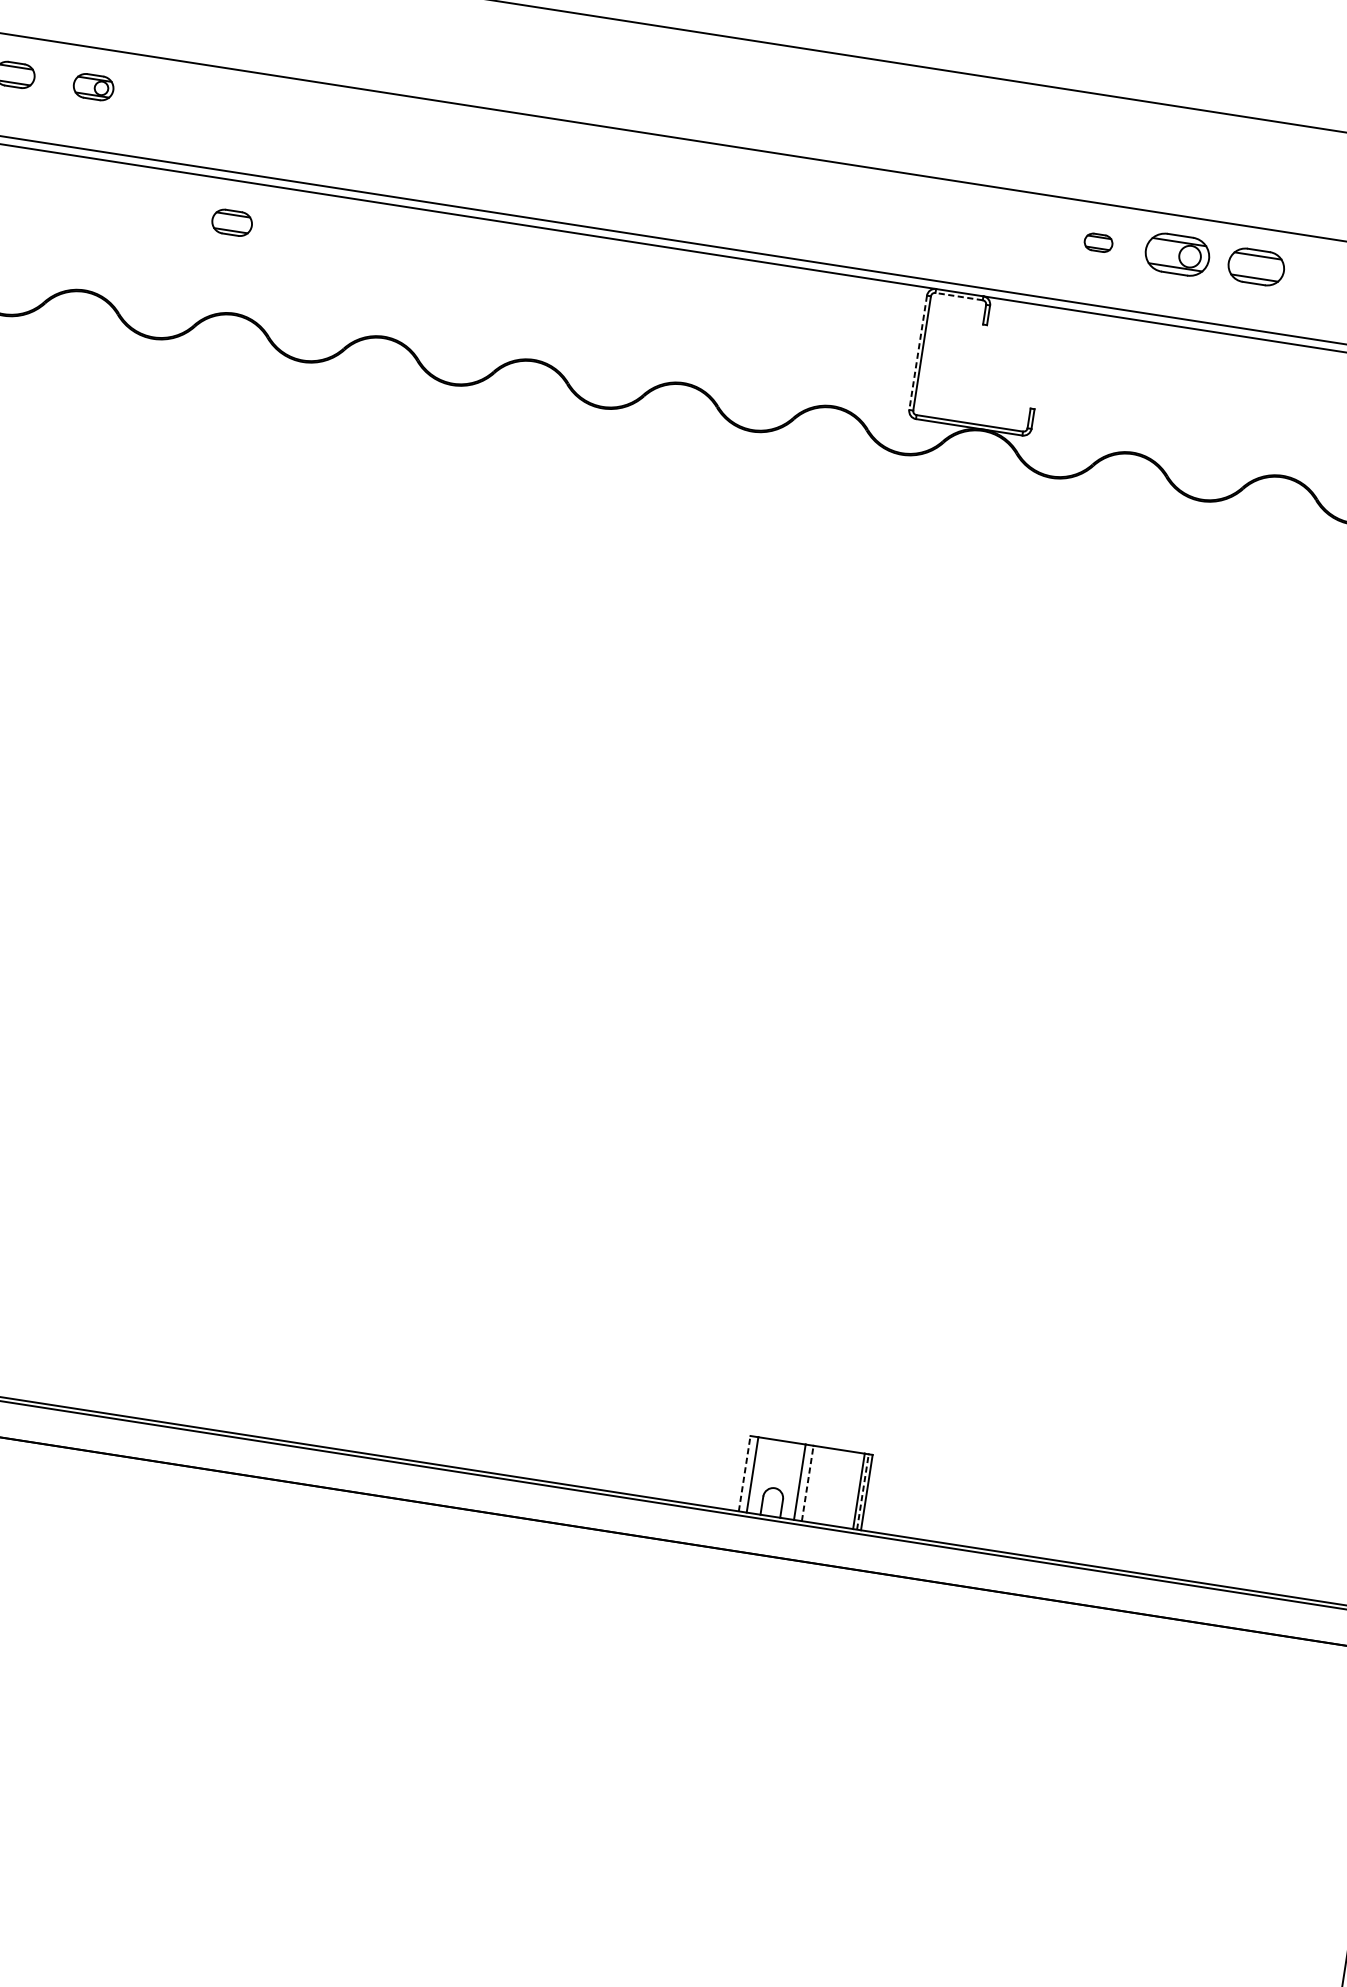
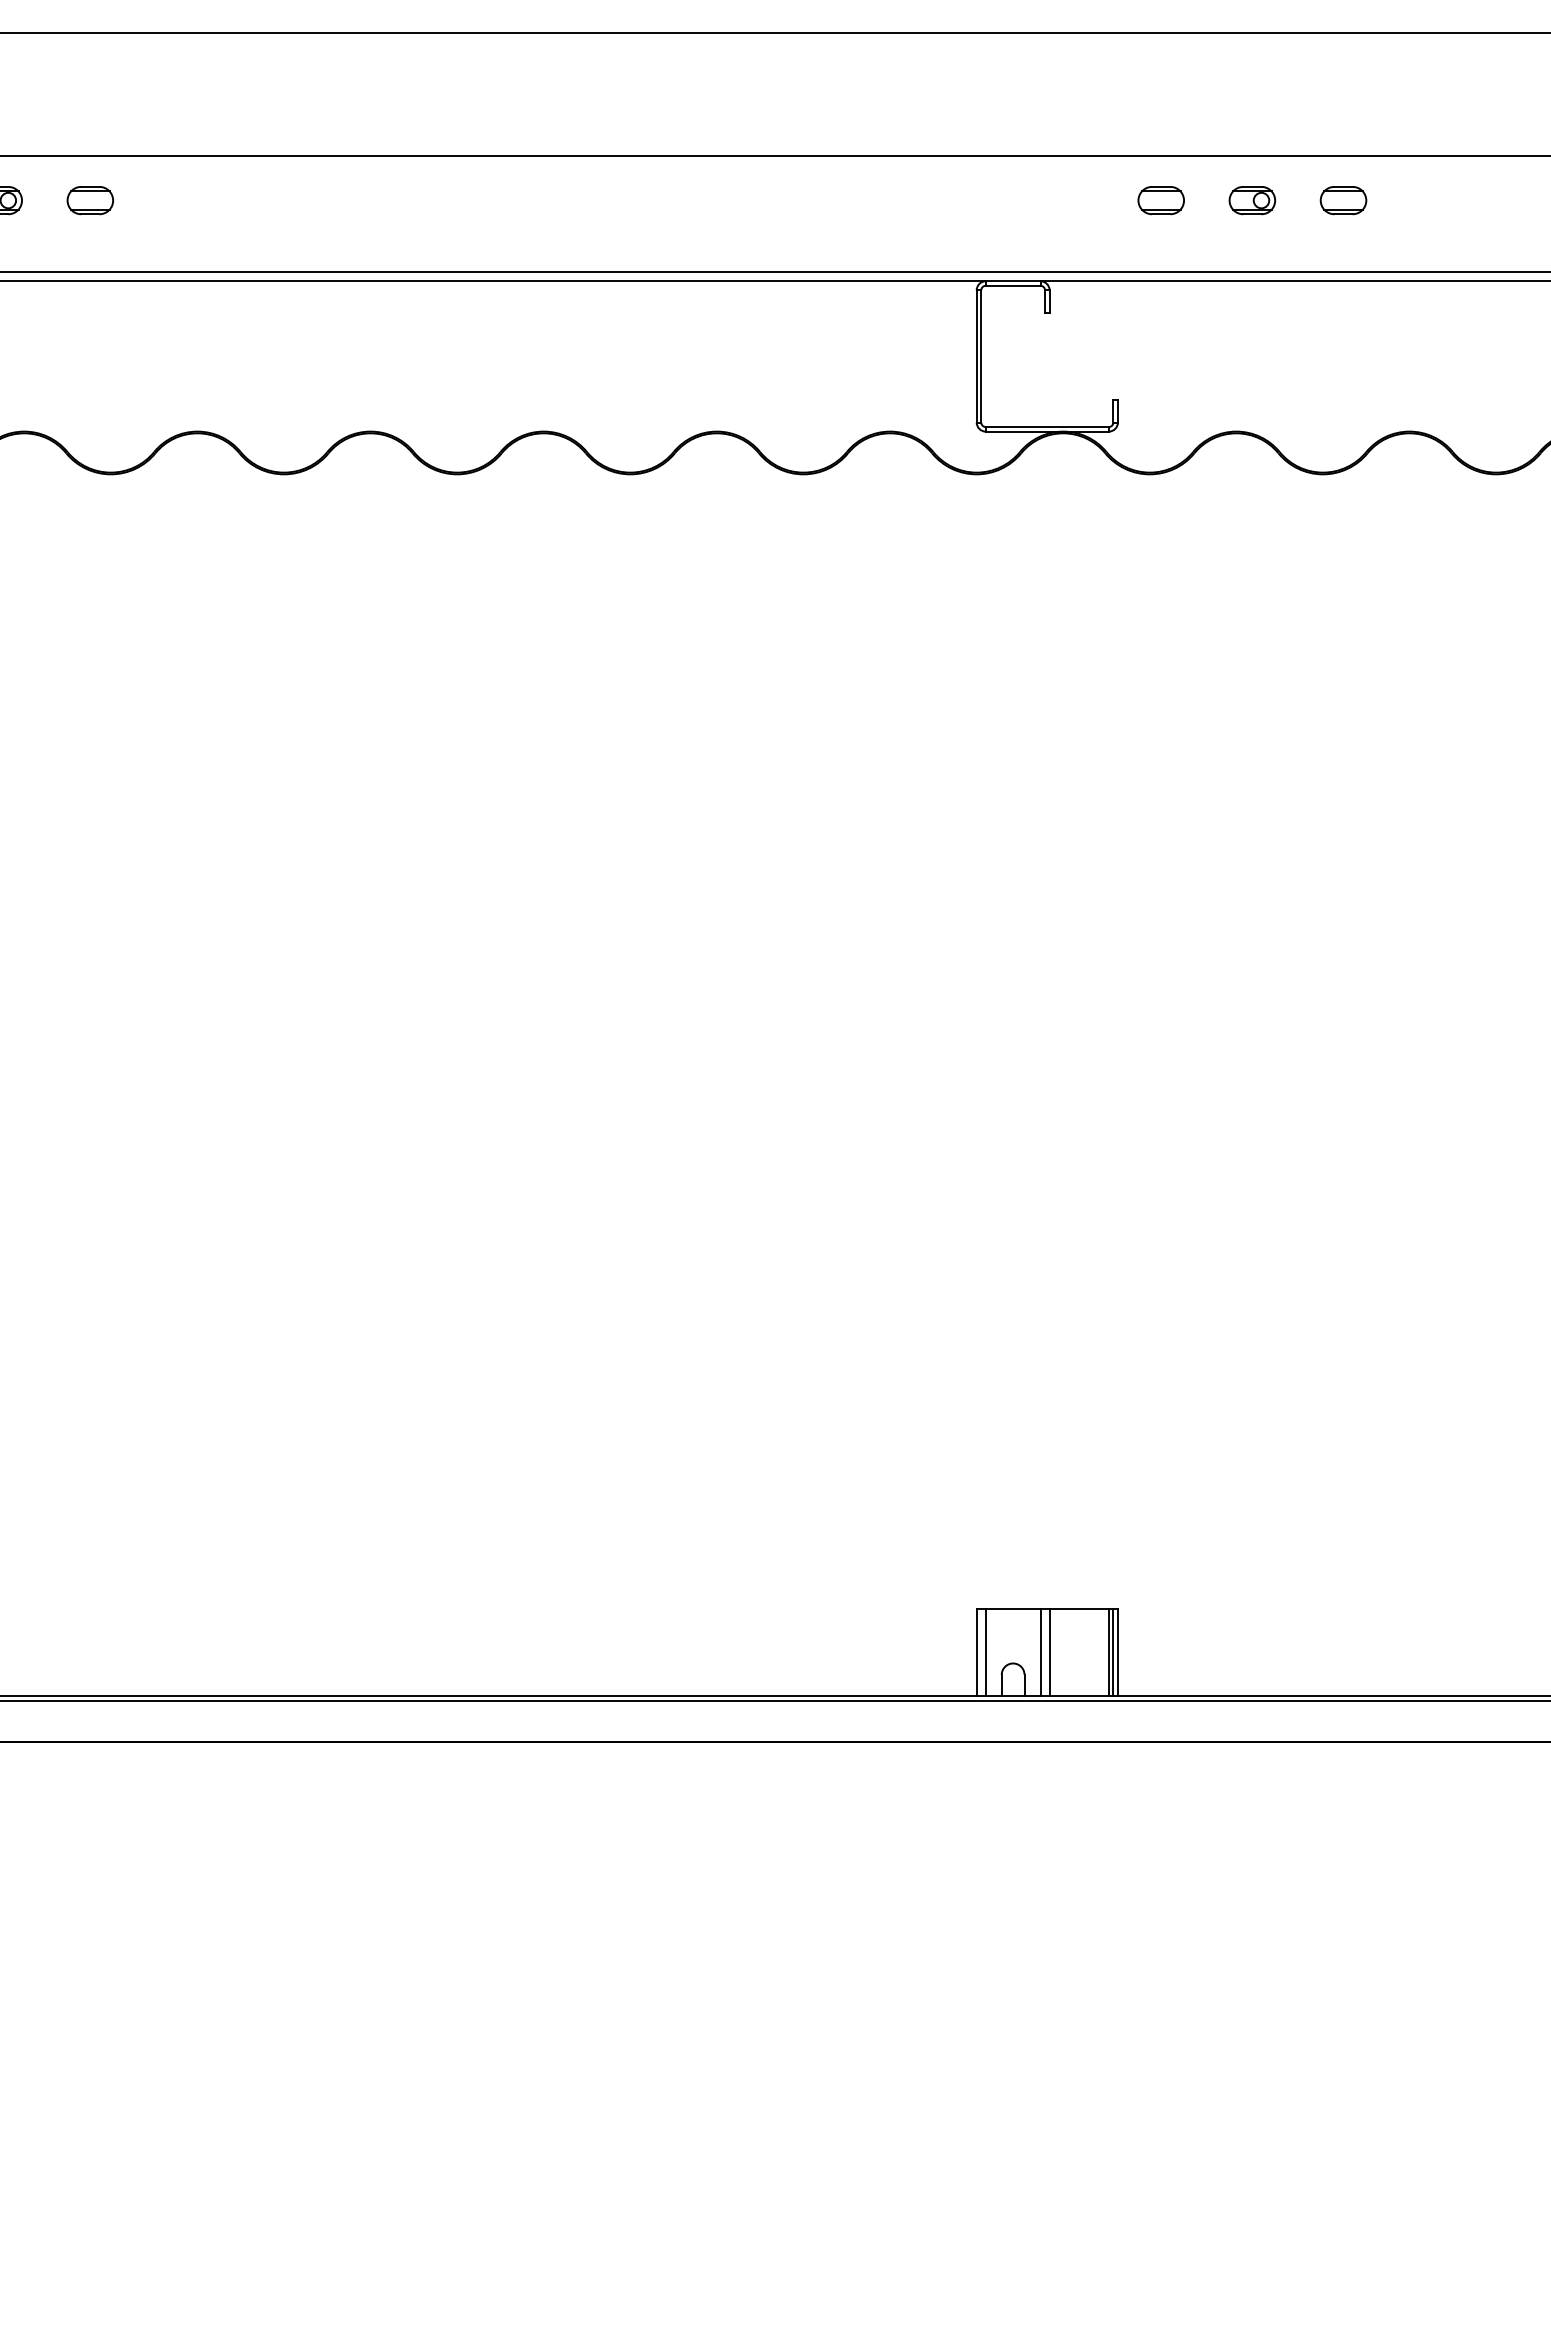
part: (231, 222) -> (89, 200), moved
part: (1098, 242) -> (1160, 200), size x1.43
part: (1177, 254) -> (1252, 200), size x0.62
part: (1256, 267) -> (1343, 200), size x0.71
line: (958, 296) -> (1012, 285), dashed -> solid
line: (918, 352) -> (976, 356), dashed -> solid
line: (744, 1473) -> (976, 1652), dashed -> solid
line: (807, 1483) -> (1049, 1652), dashed -> solid
line: (862, 1492) -> (1113, 1652), dashed -> solid

